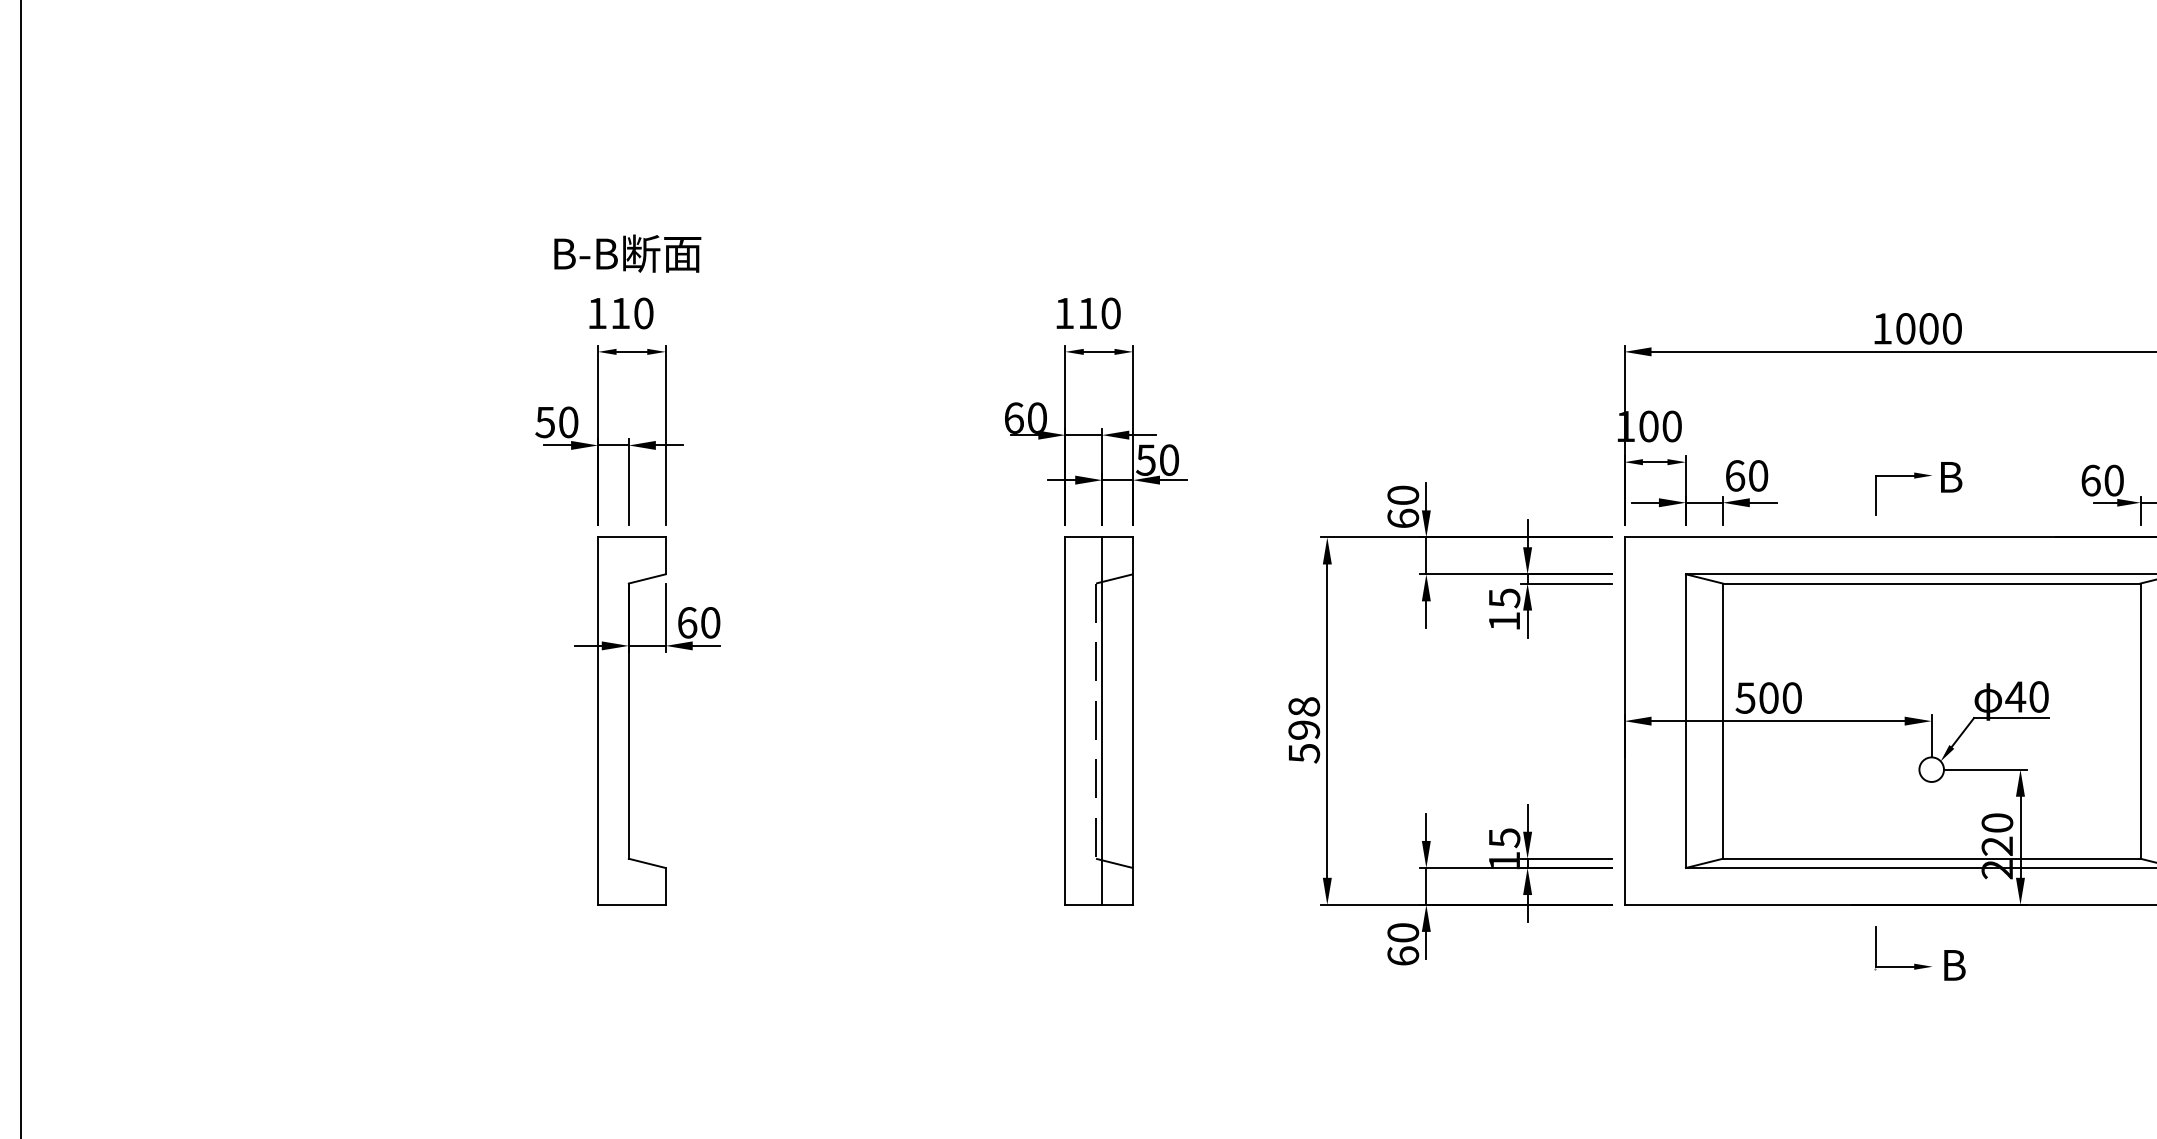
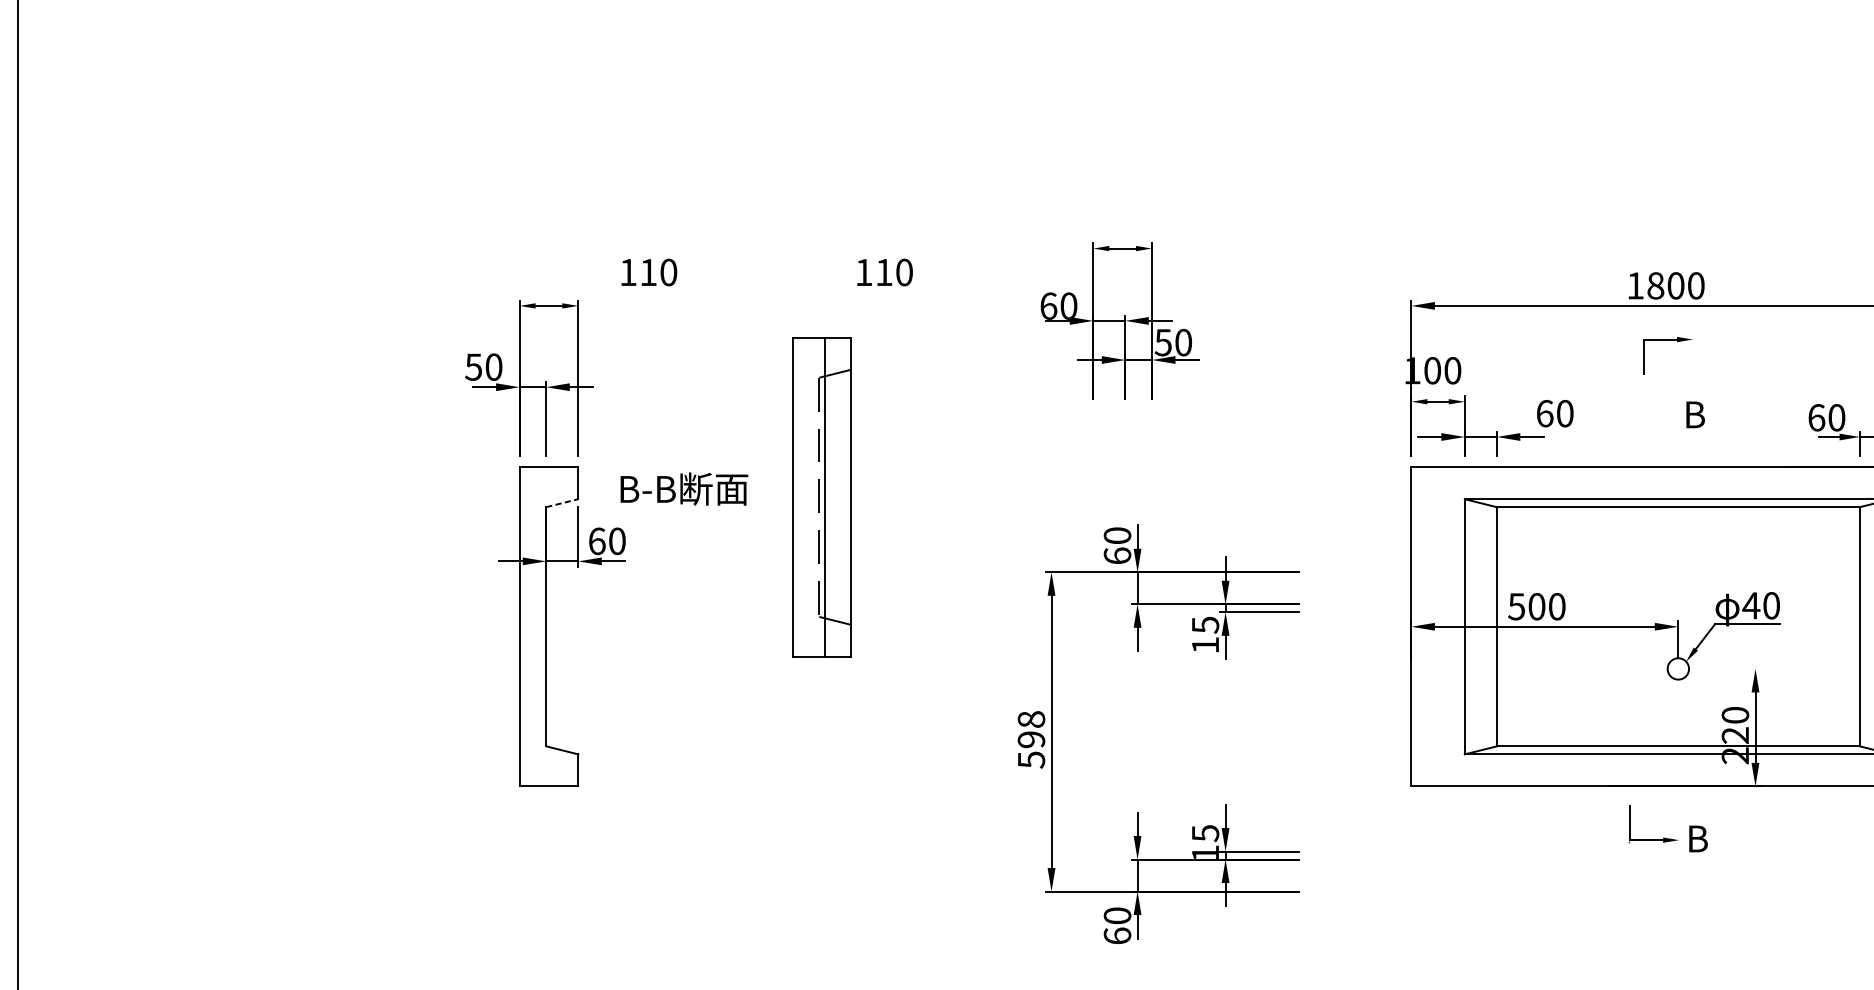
text: (627, 253) -> (684, 488), moved
text: (621, 313) -> (649, 272), moved
text: (1088, 313) -> (884, 272), moved
text: (1905, 328) -> (1655, 285), 1000 -> 1800
part: (1096, 435) -> (1120, 321), moved
text: (1747, 475) -> (1555, 413), moved
part: (1903, 476) -> (1667, 340), moved
line: (647, 578) -> (562, 502), solid -> dashed
part: (1098, 720) -> (821, 496), moved
line: (1984, 769) -> (1724, 668), removed
part: (1426, 813) -> (1137, 812), moved

